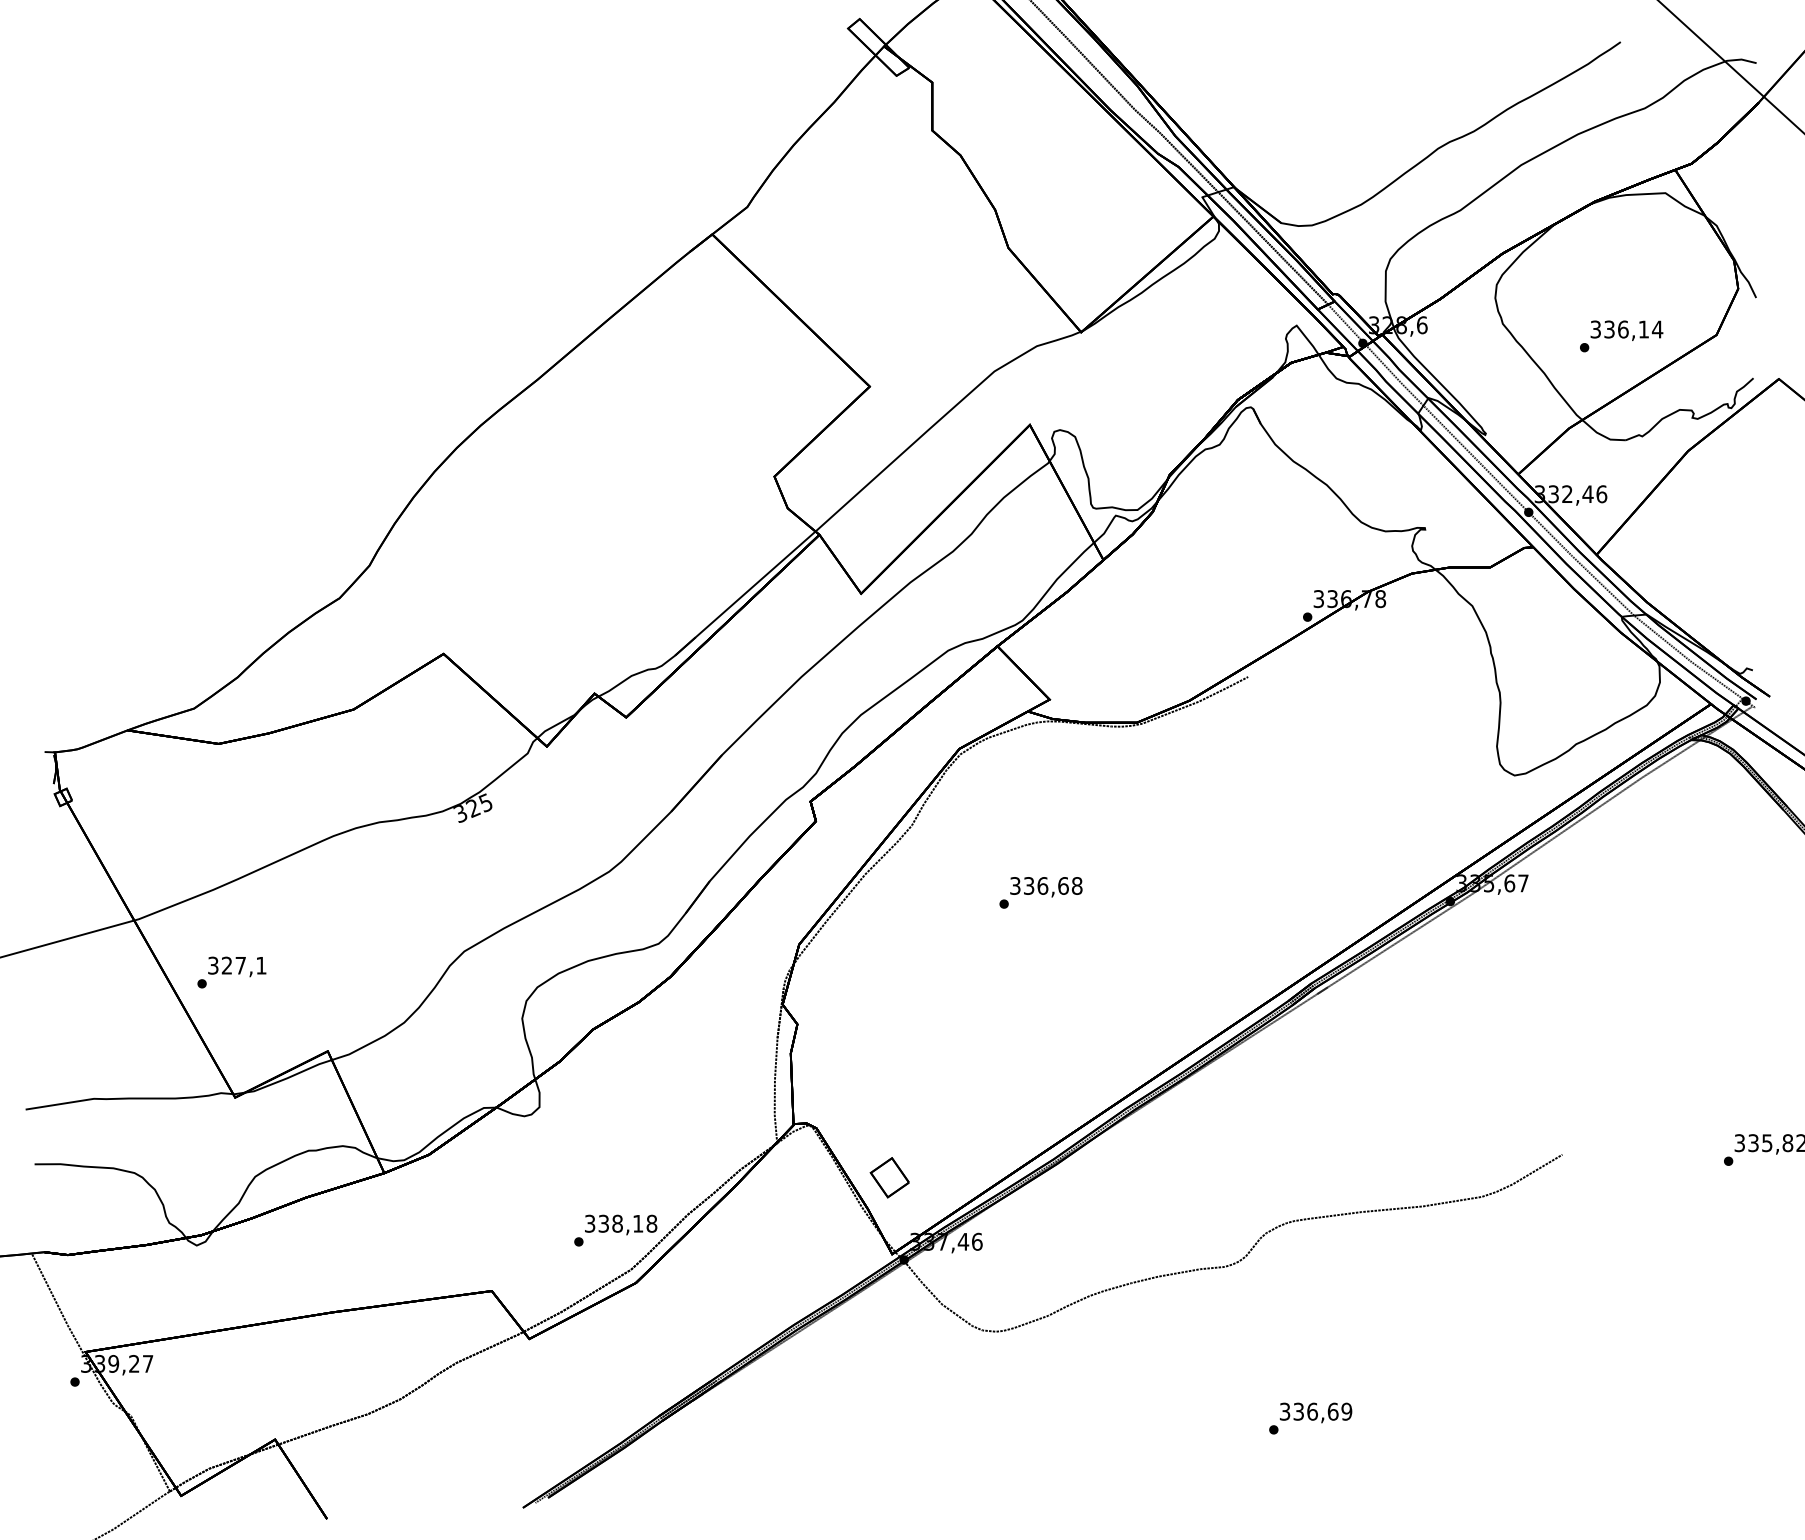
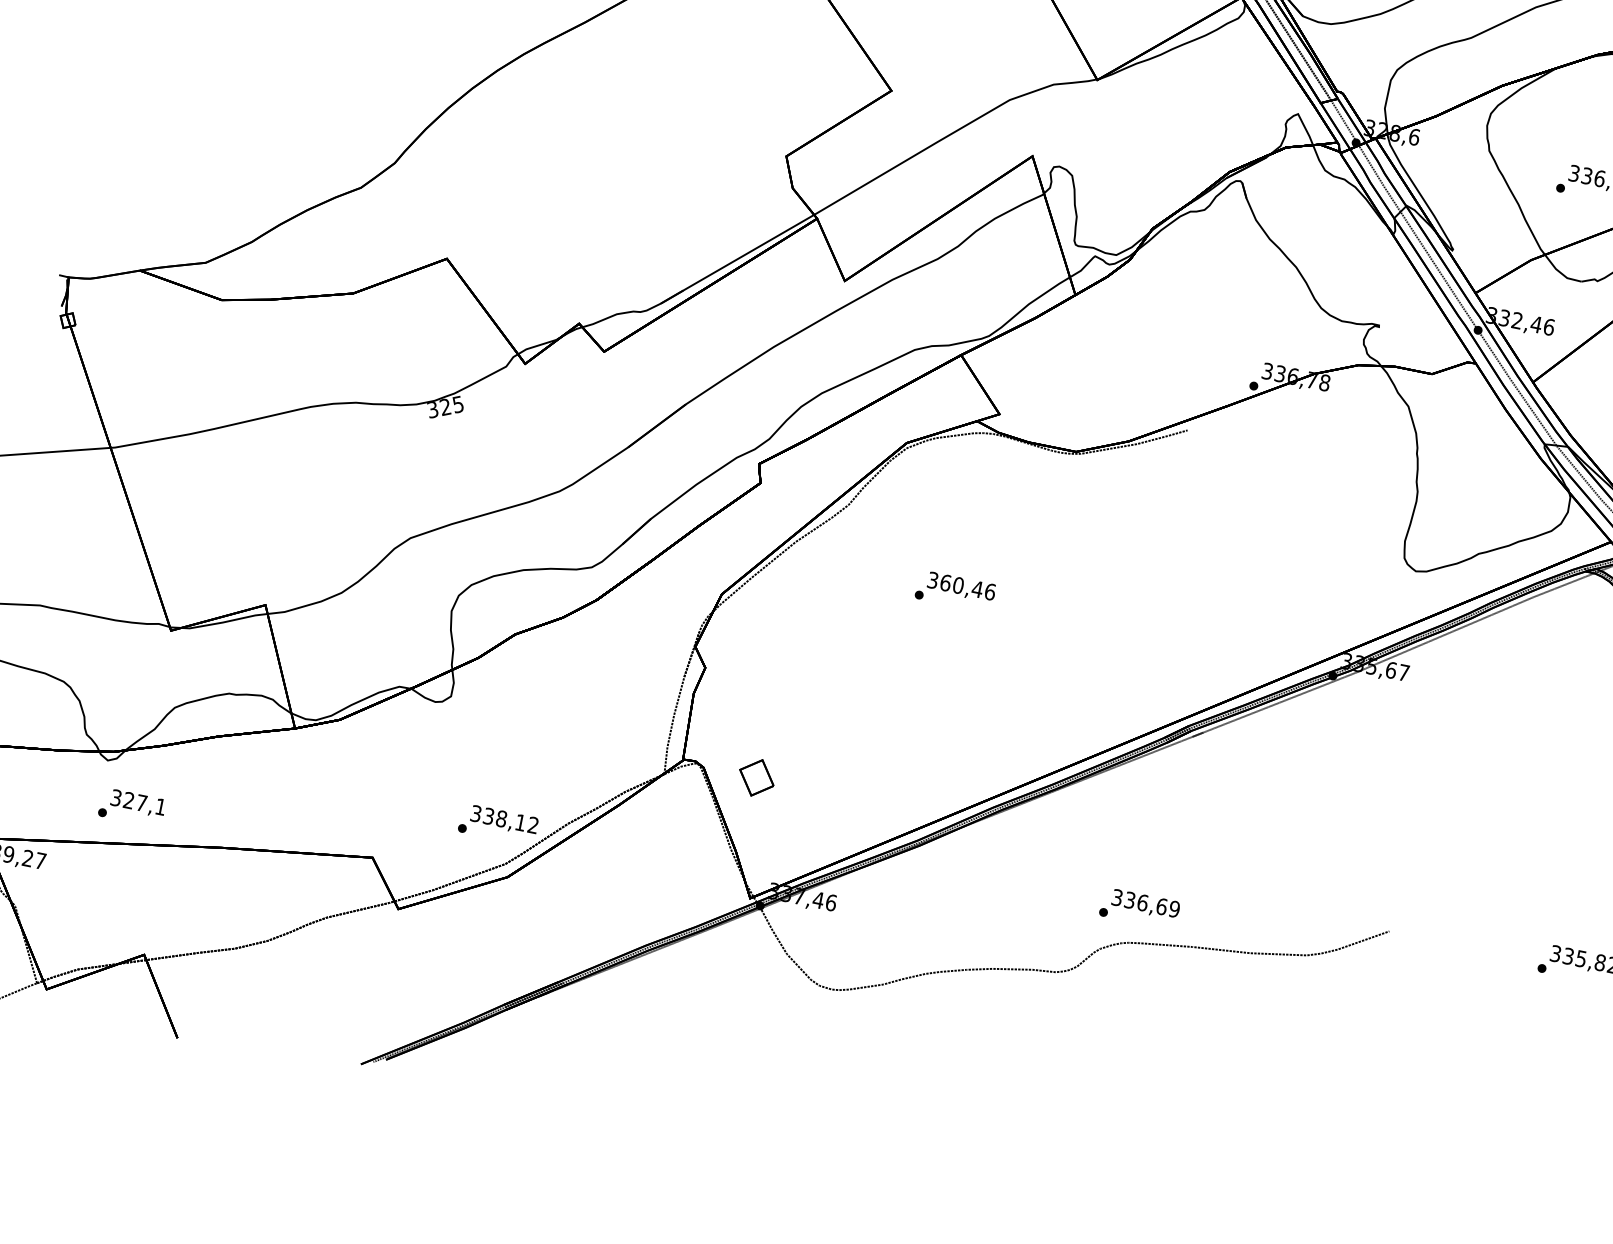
text: (1052, 885) -> (967, 586), 336,68 -> 360,46
text: (231, 972) -> (131, 807), moved
part: (889, 1177) -> (756, 777), moved
text: (651, 1223) -> (533, 825), 338,18 -> 338,12
text: (1310, 1418) -> (1139, 908), moved

